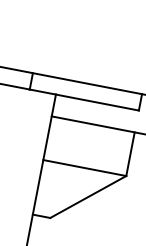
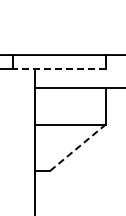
line: (83, 99) -> (58, 68), solid -> dashed
line: (89, 196) -> (78, 147), solid -> dashed

